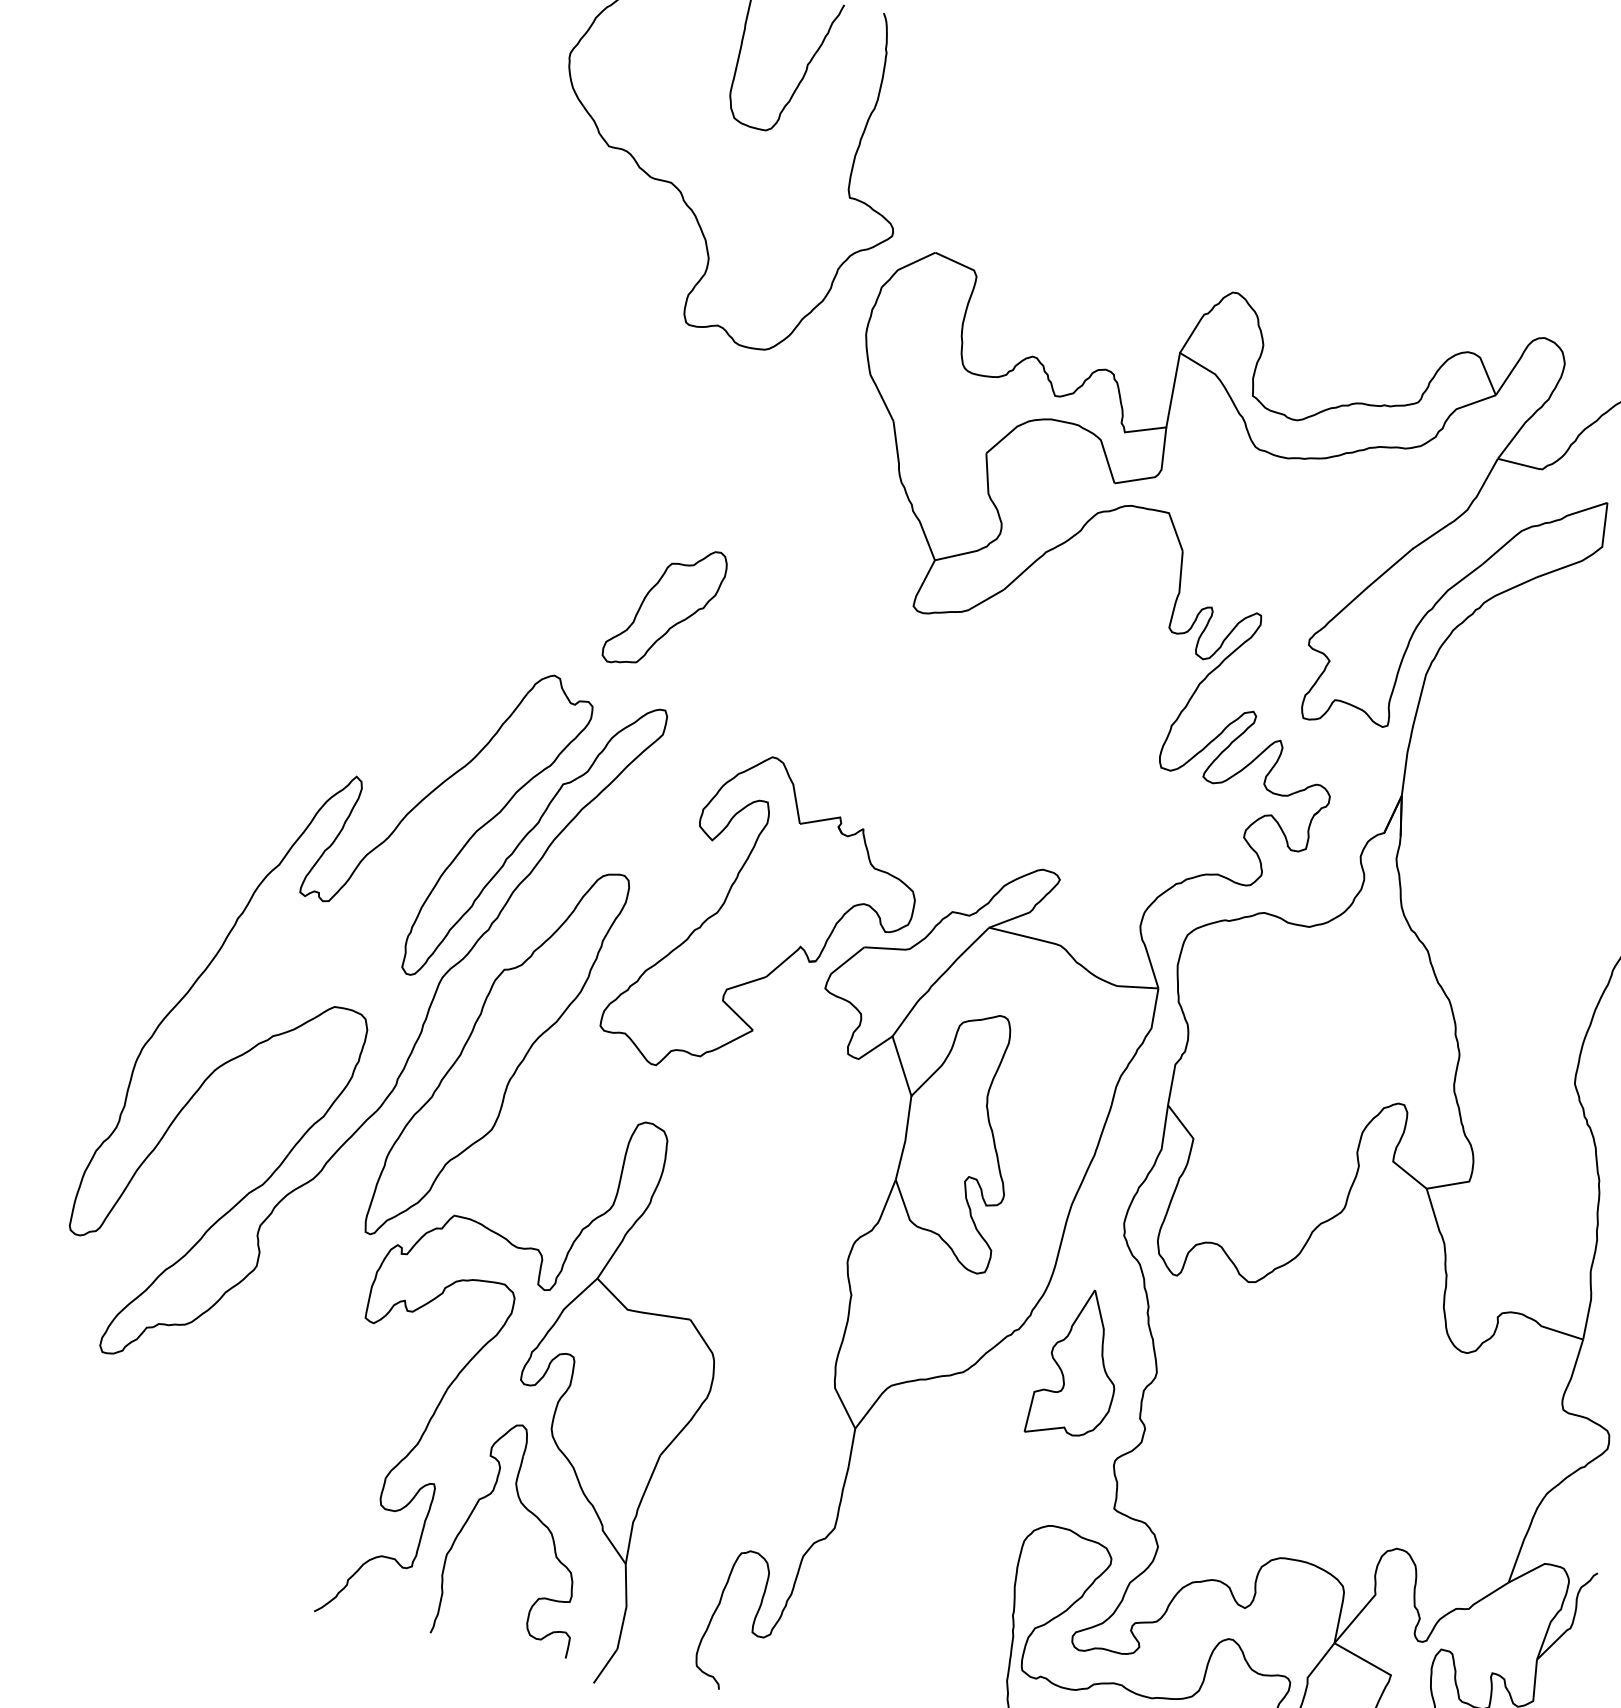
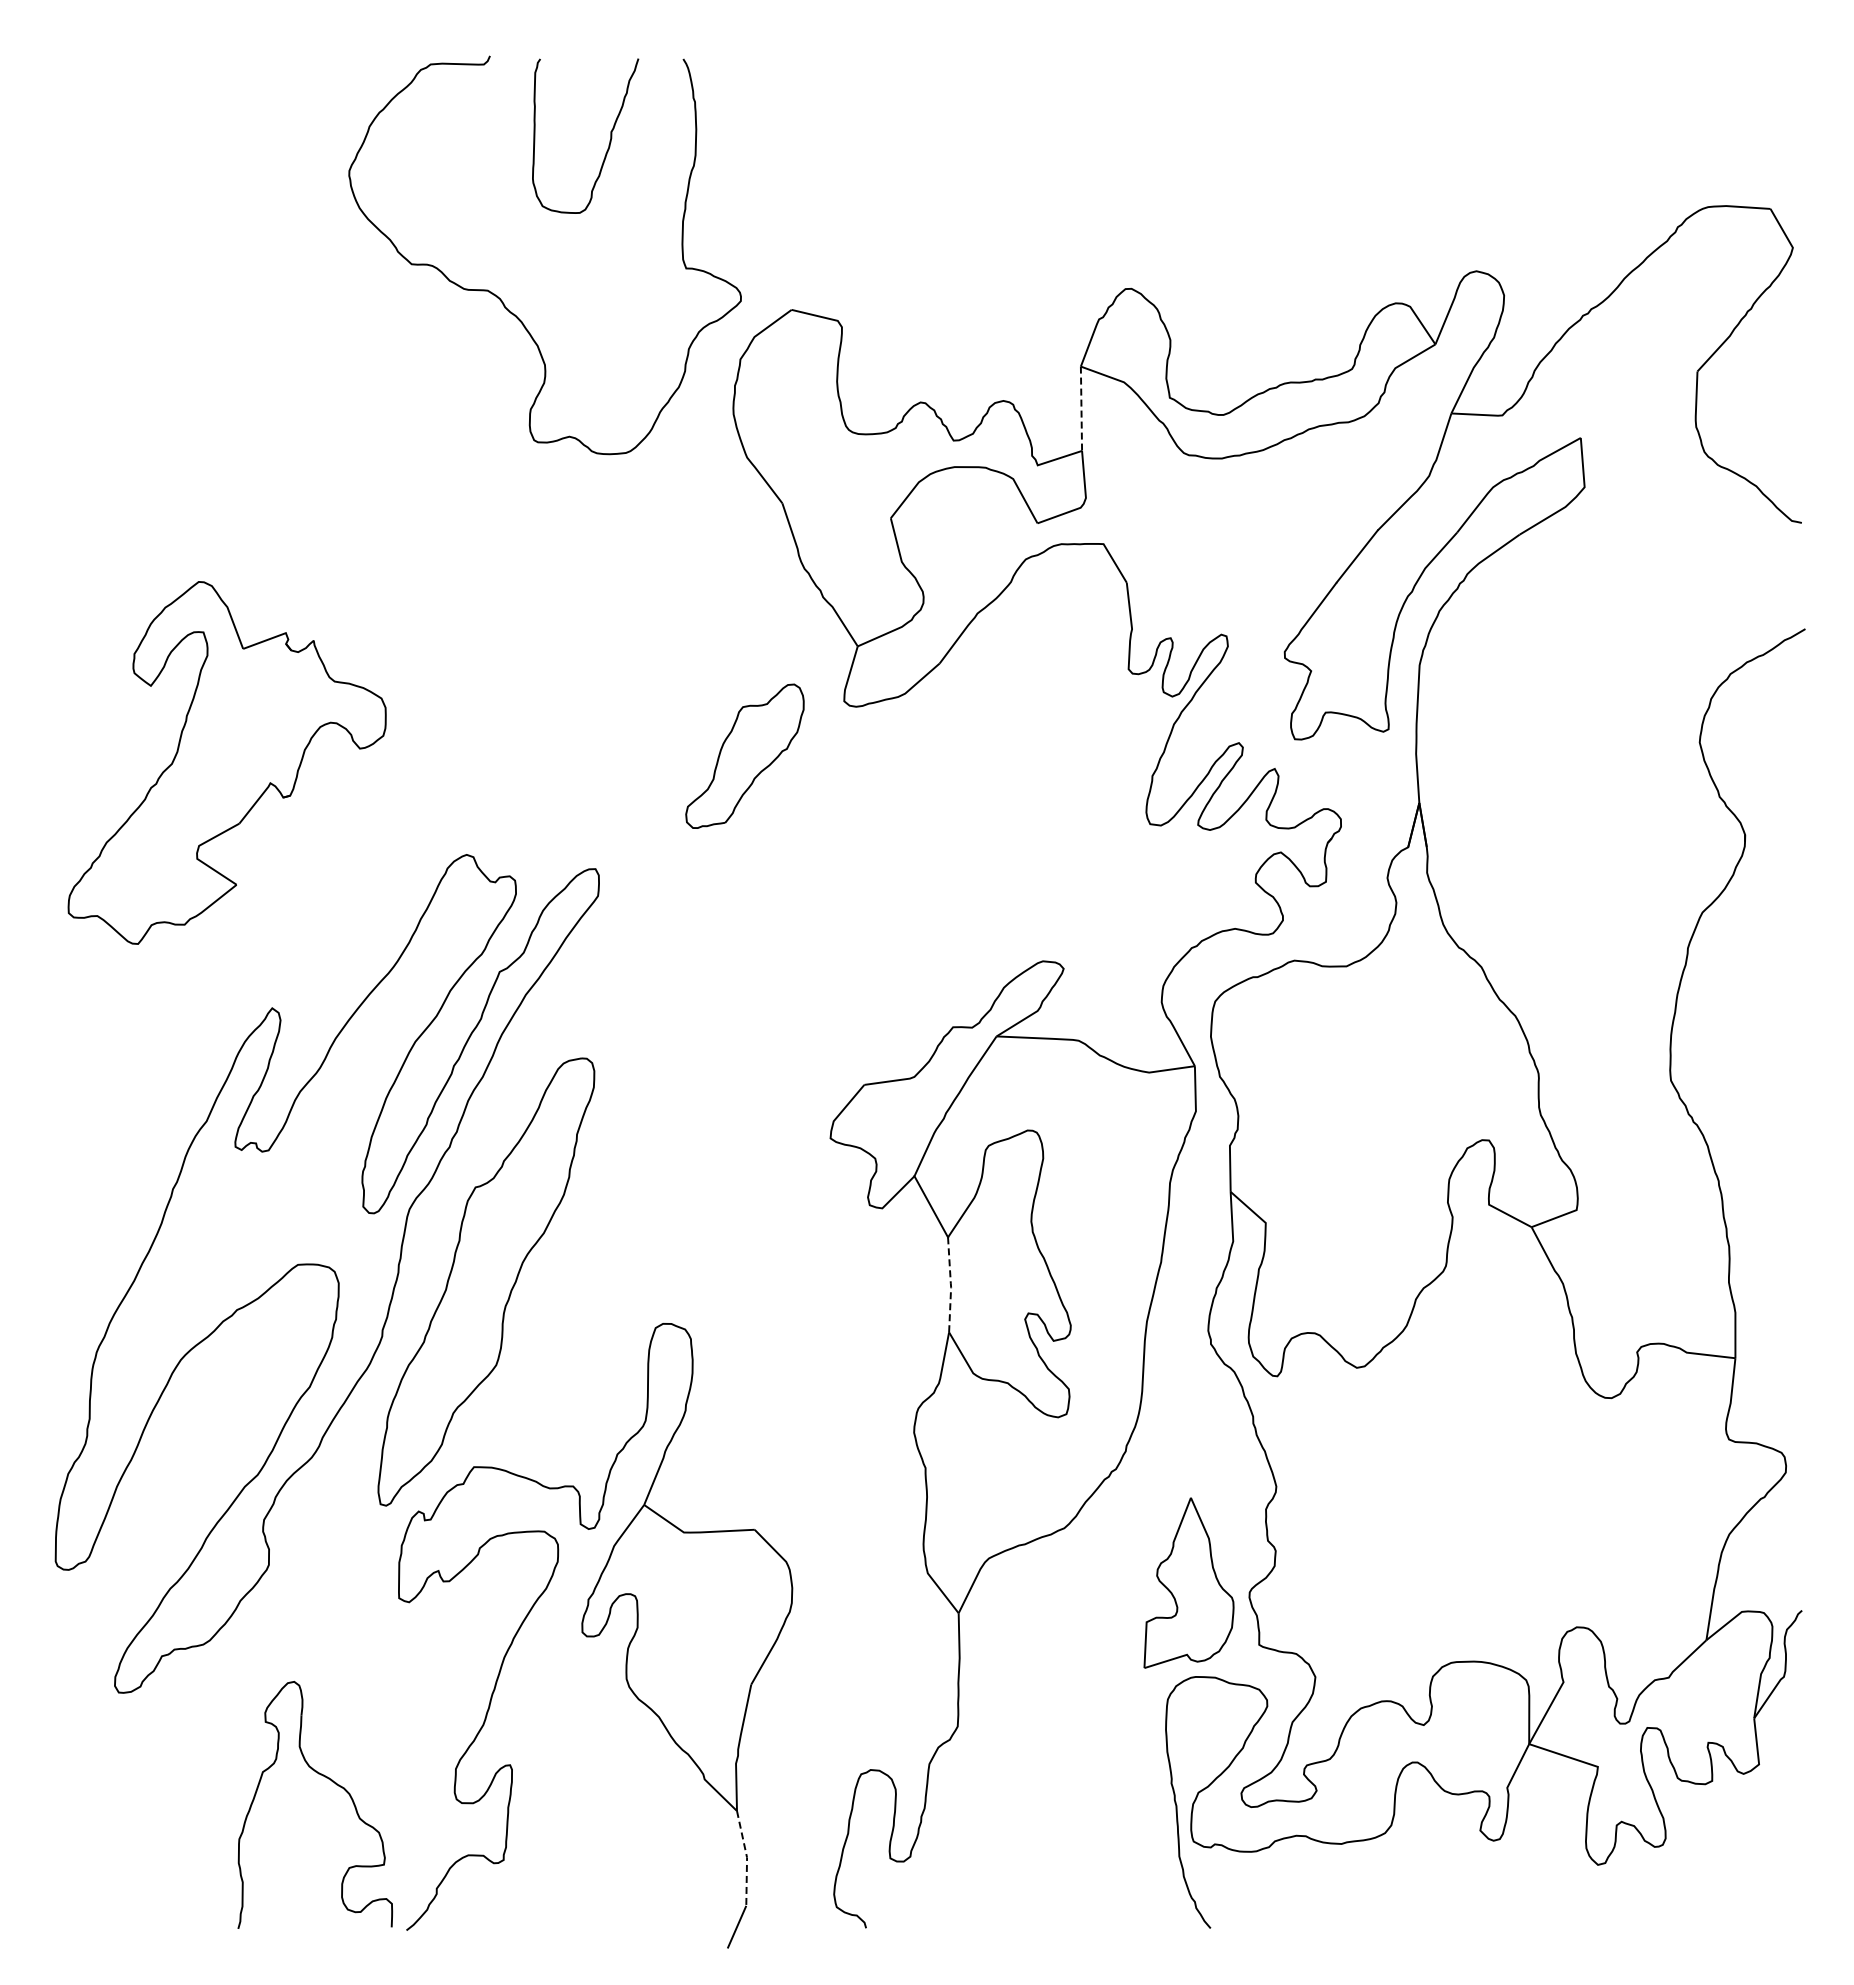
line: (1173, 390) -> (1081, 409), solid -> dashed
part: (664, 606) -> (744, 755), moved
part: (765, 920) -> (226, 762), moved
line: (906, 1139) -> (951, 1285), solid -> dashed
part: (1078, 1364) -> (1188, 1582), moved
part: (538, 1520) -> (332, 1782), moved
line: (626, 1606) -> (747, 1857), solid -> dashed

